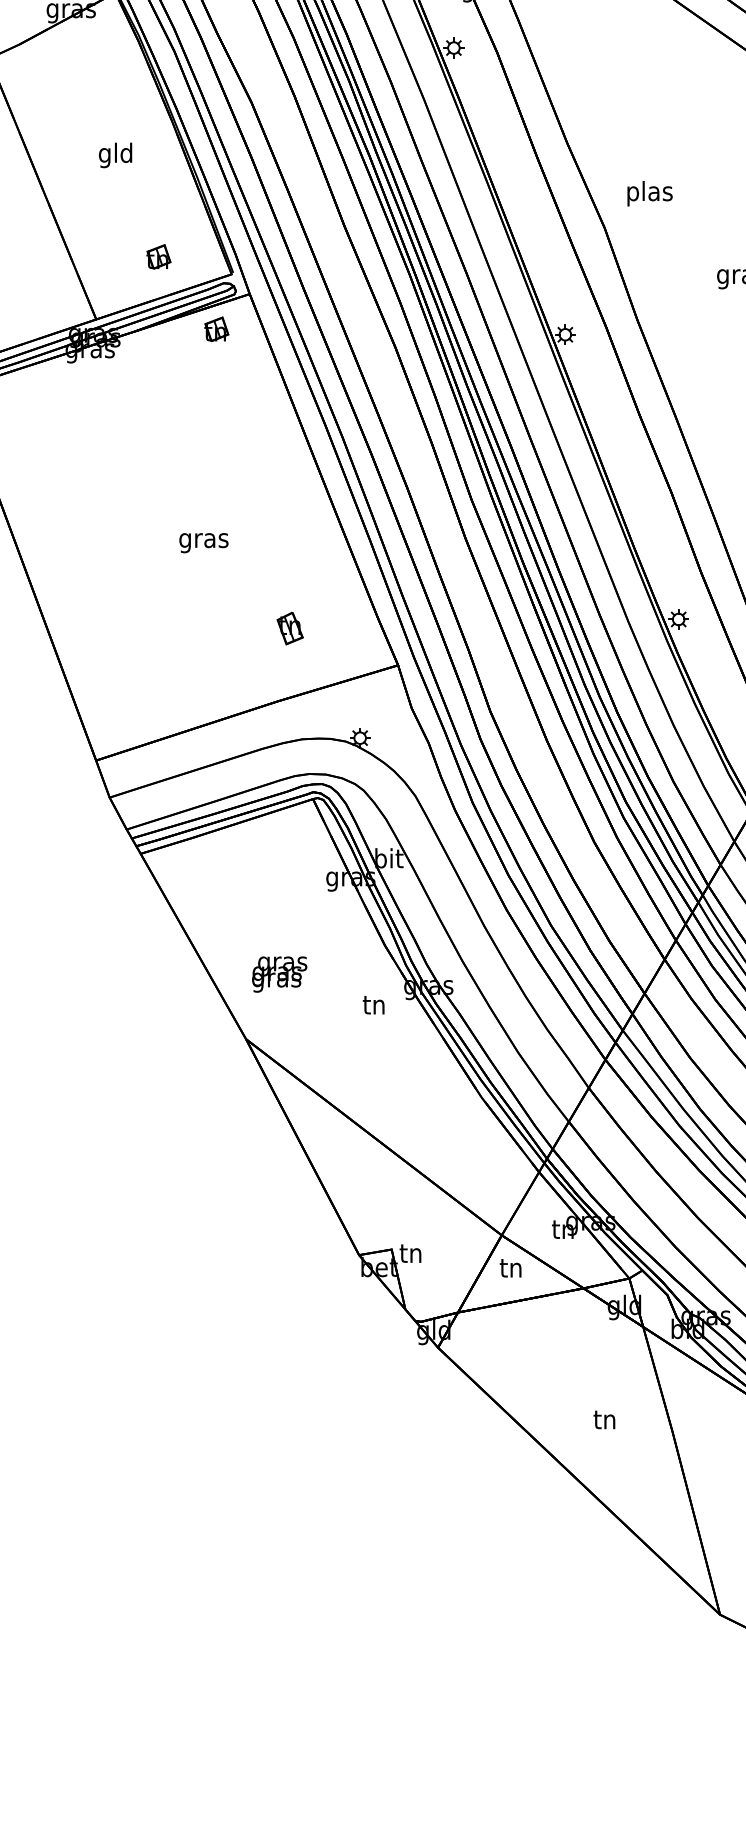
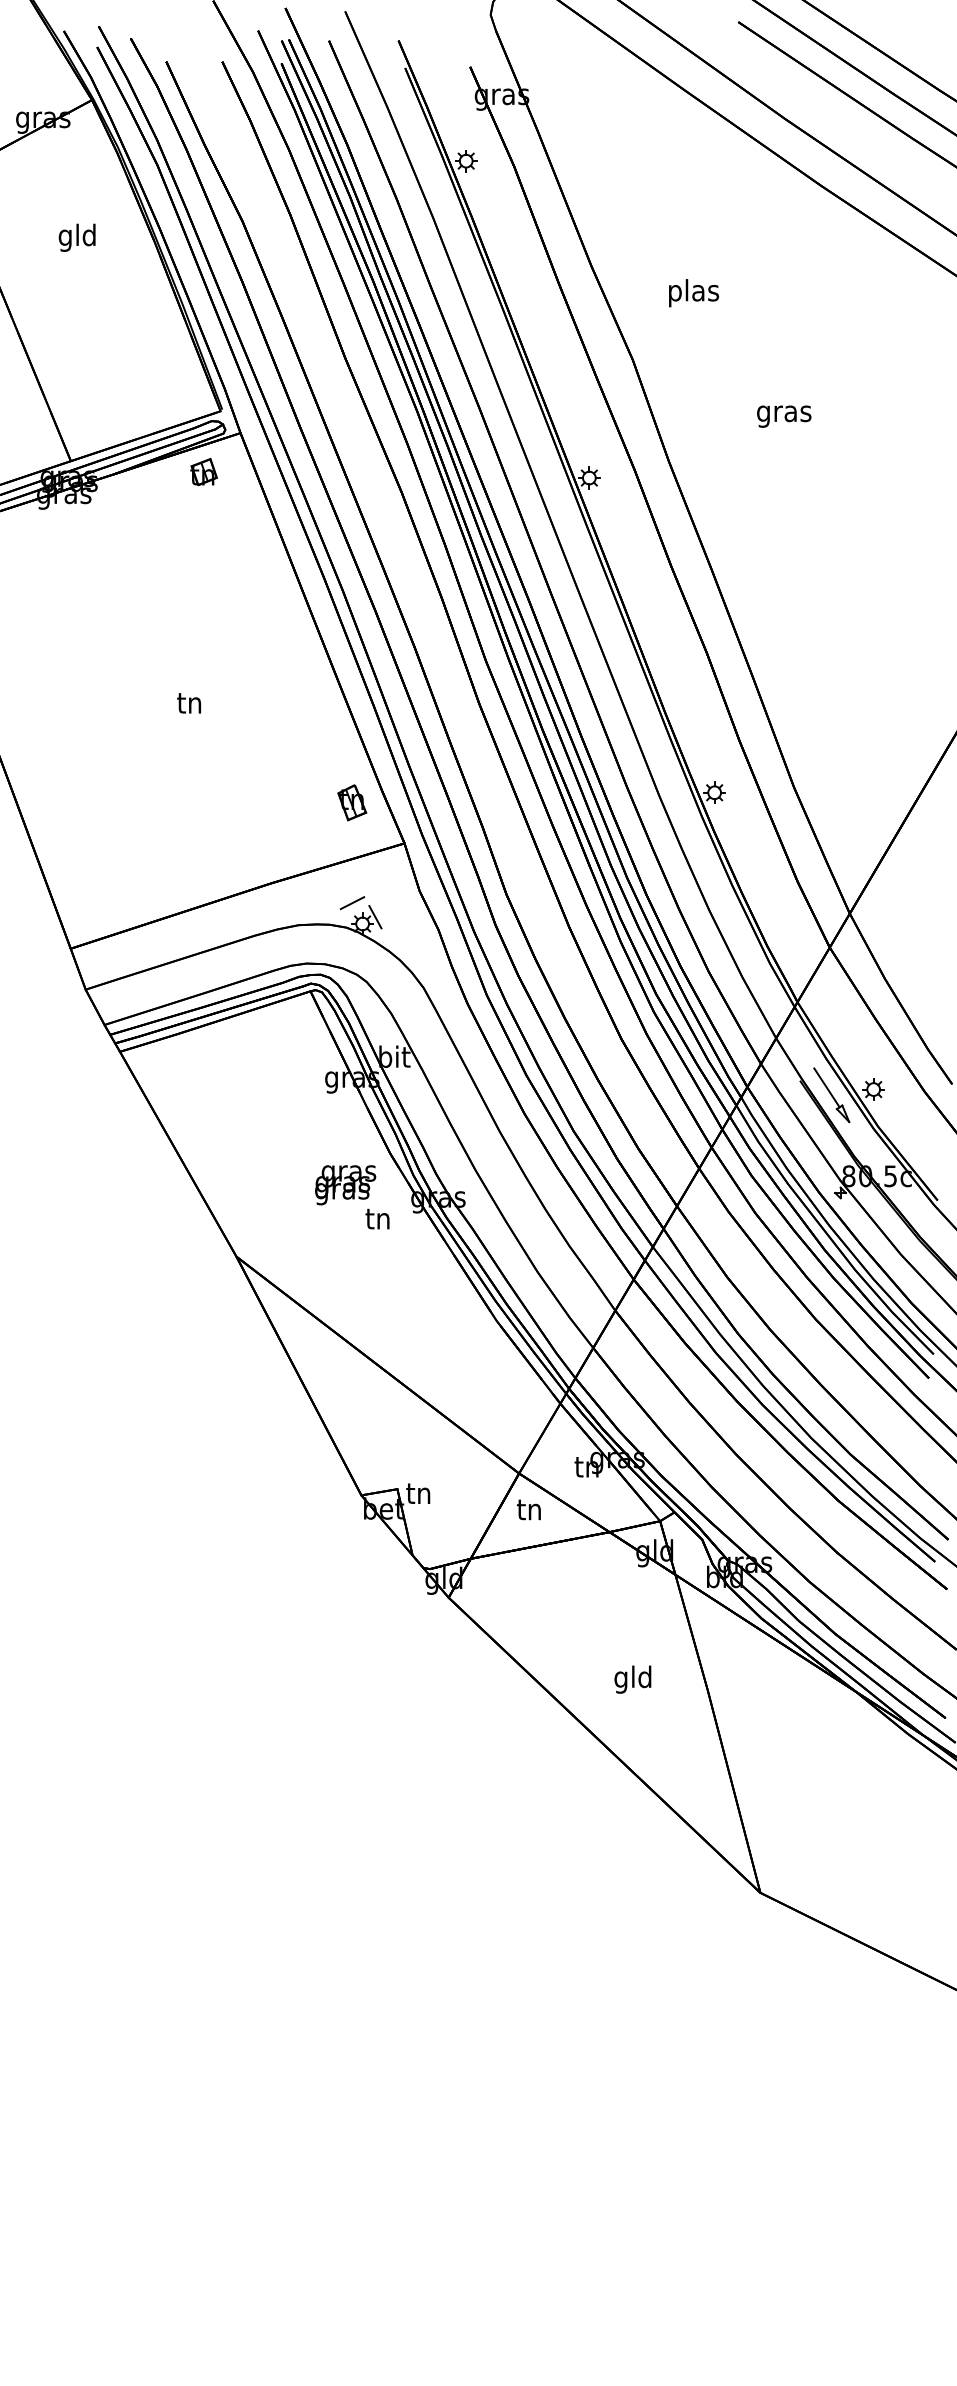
text: (114, 155) -> (76, 237), moved
text: (649, 194) -> (693, 293), moved
part: (158, 257) -> (139, 392), removed
text: (203, 541) -> (189, 706), gras -> tn
part: (290, 628) -> (352, 802), moved
line: (351, 719) -> (352, 903), added
line: (371, 732) -> (375, 917), added
text: (279, 974) -> (345, 1185), moved
text: (604, 1421) -> (632, 1679), tn -> gld

